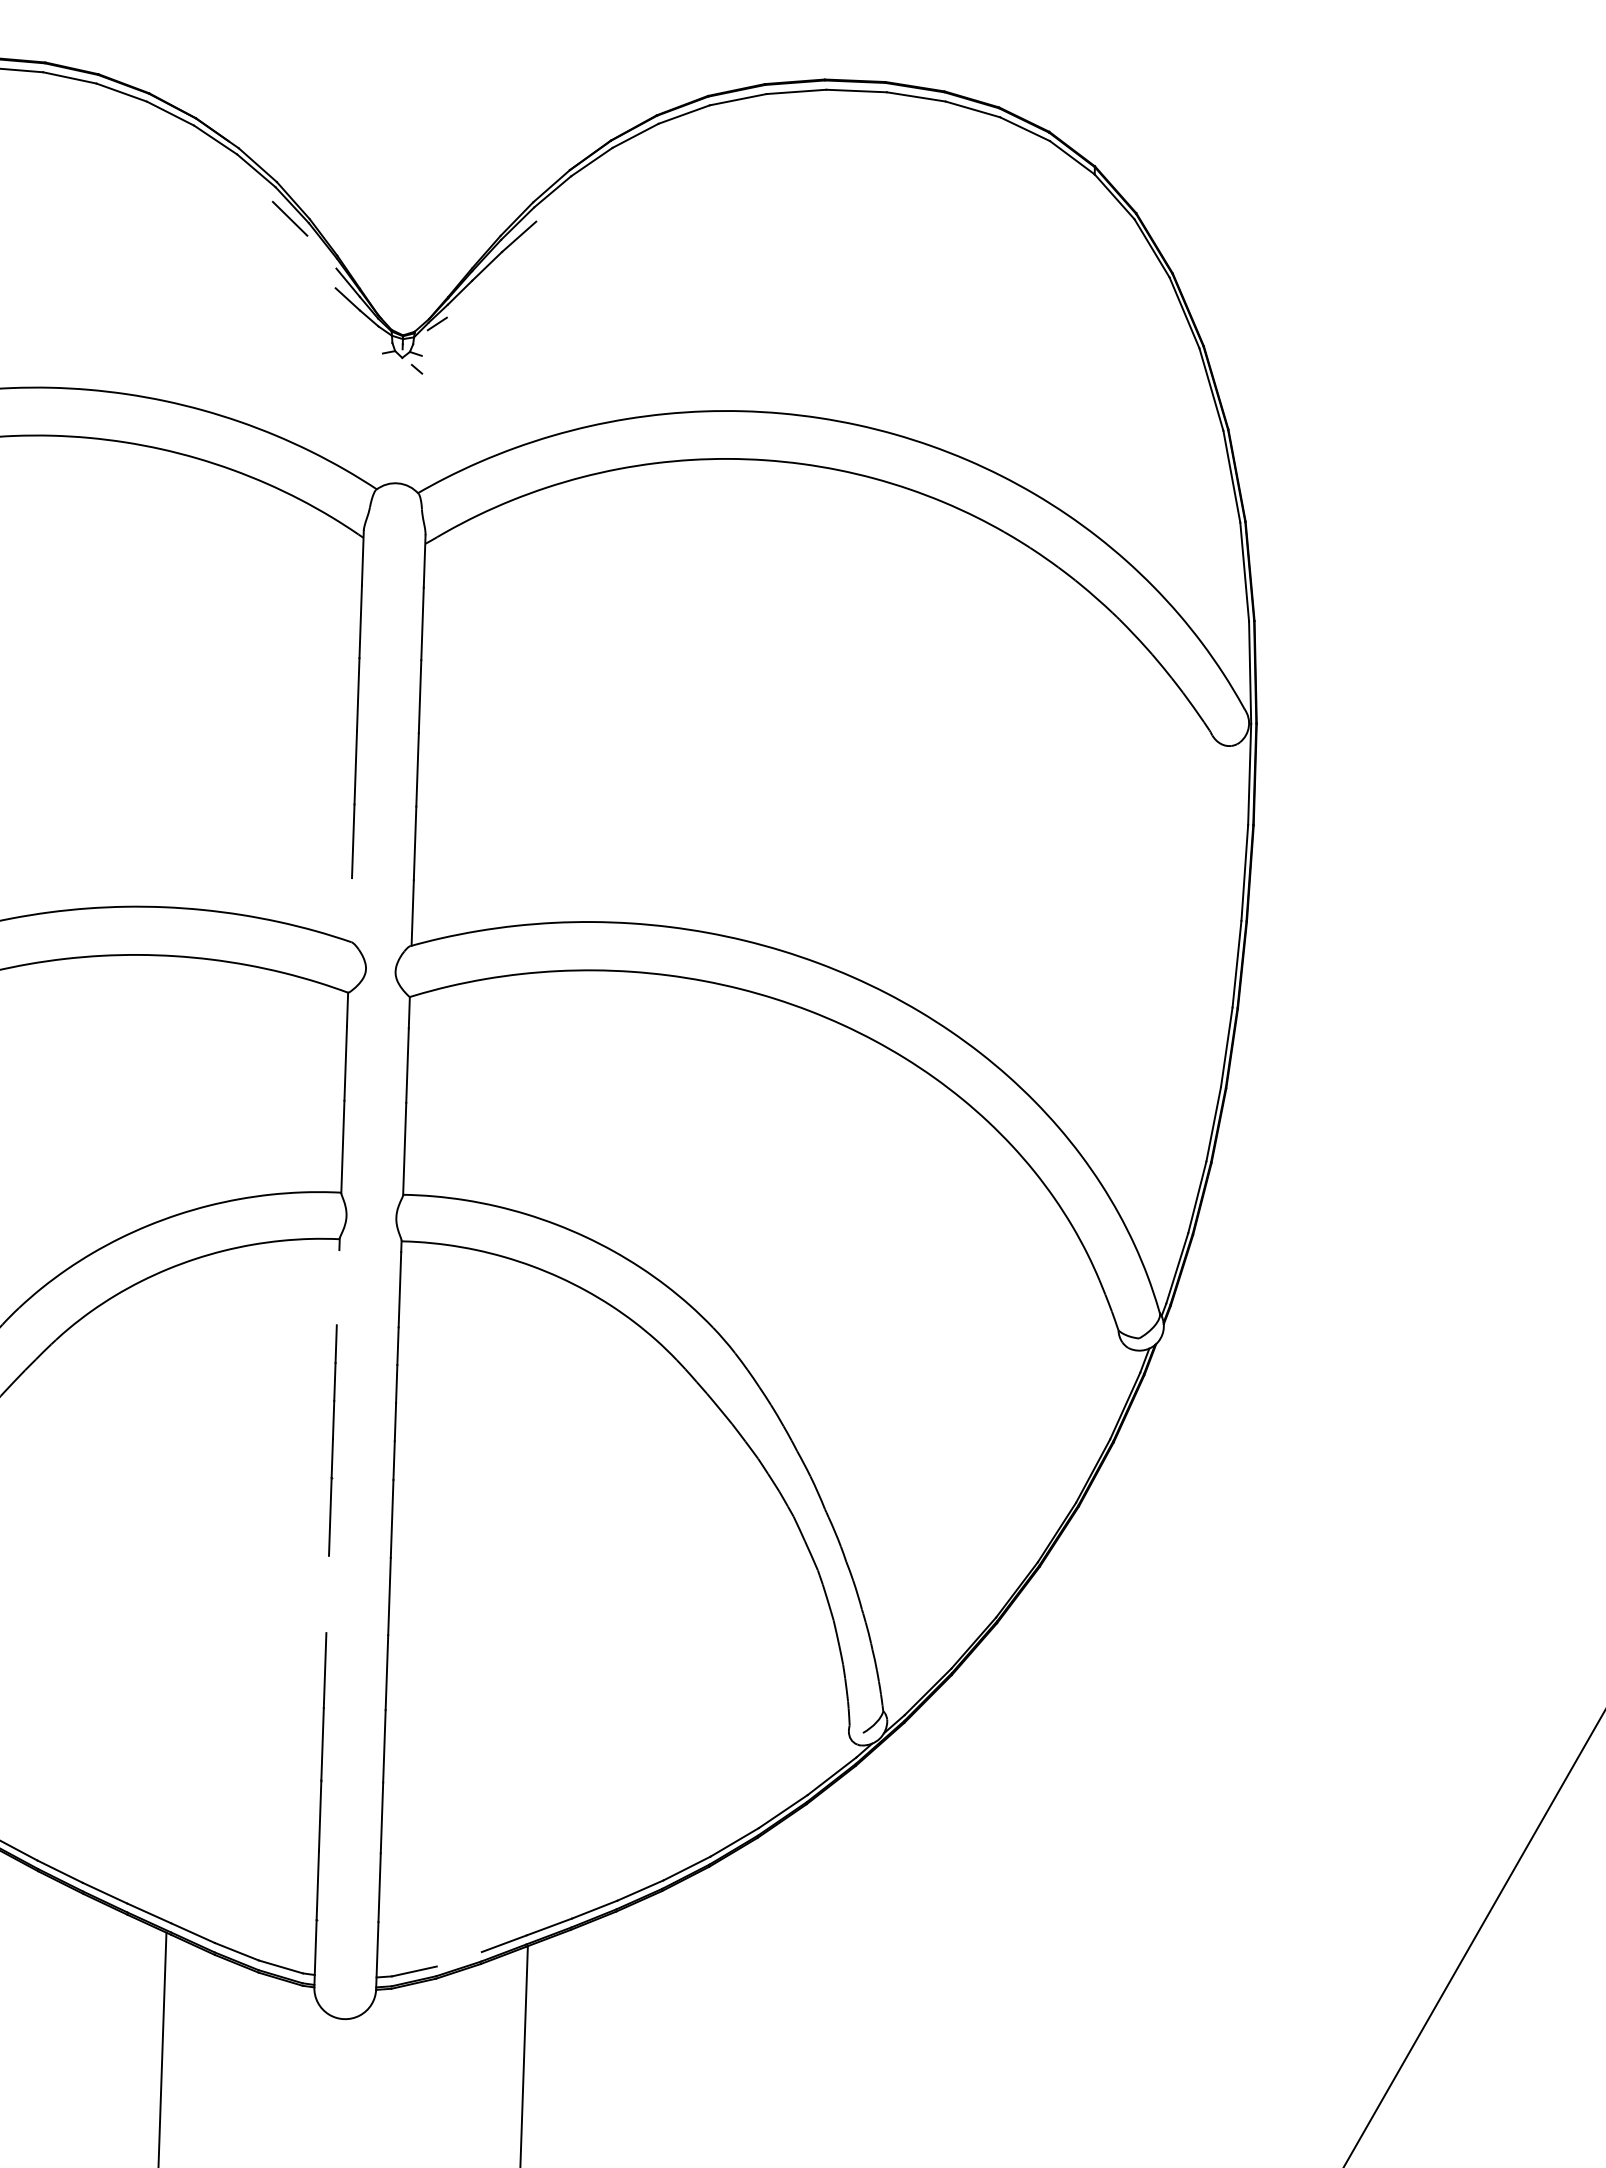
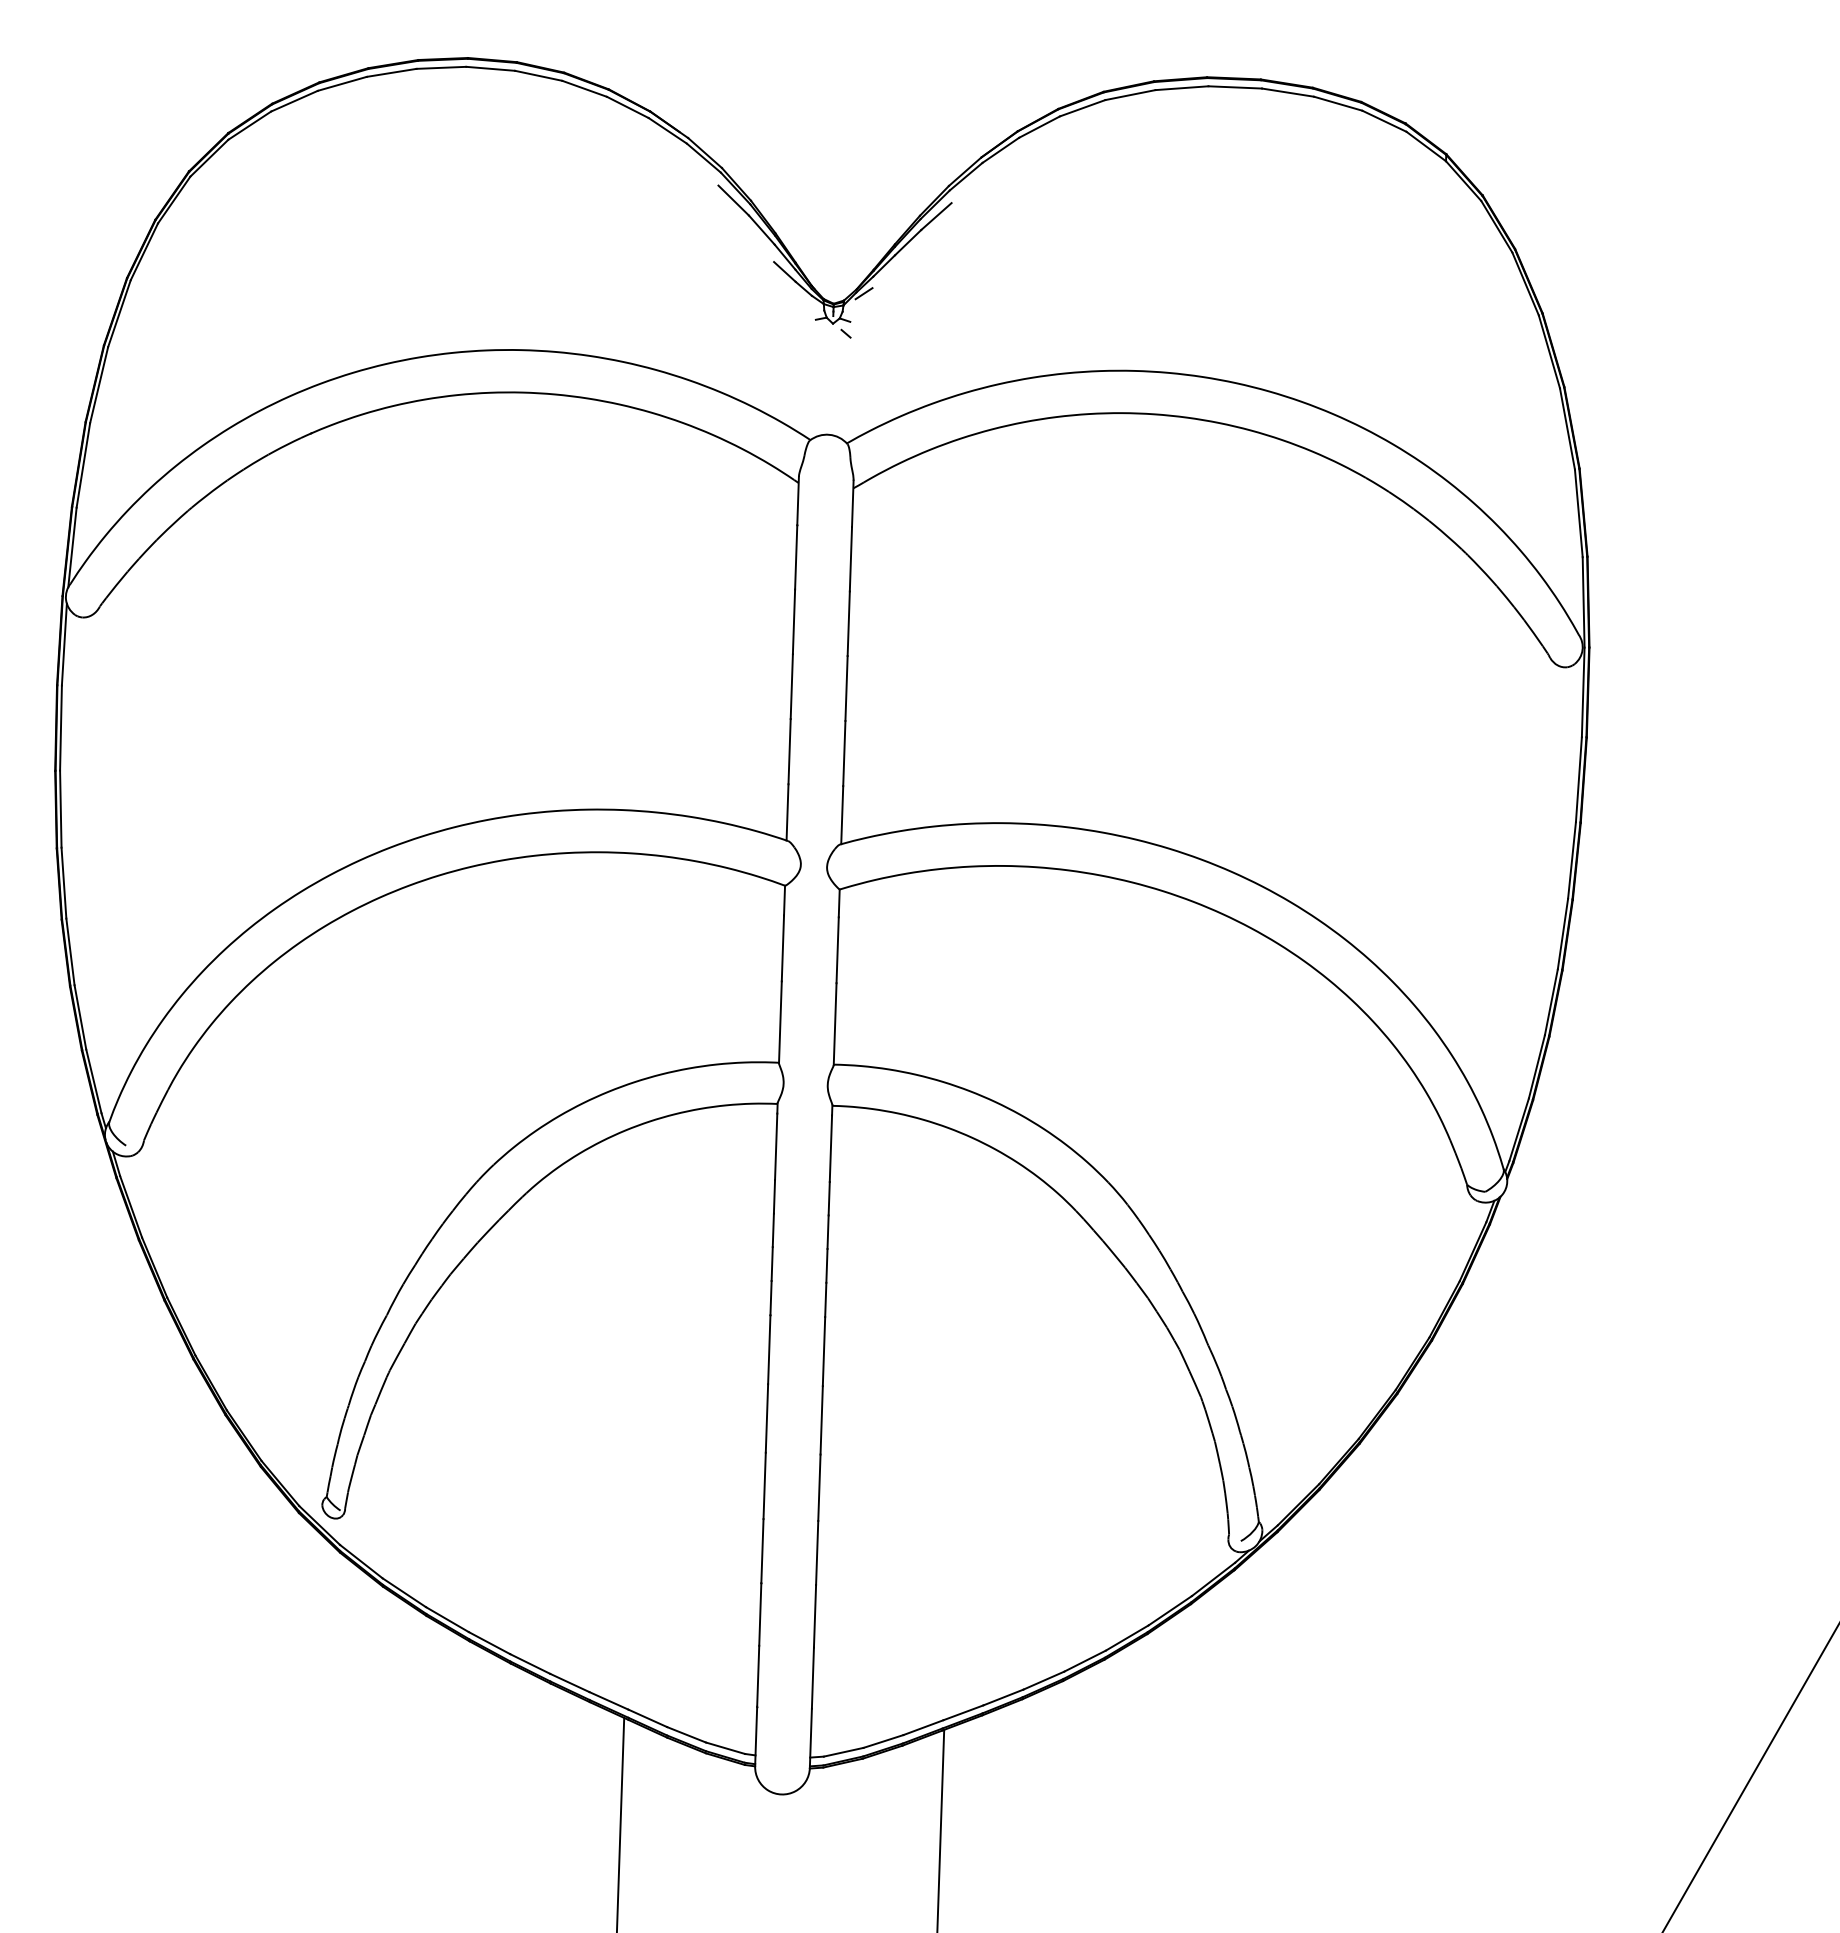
line: (321, 251) -> (761, 229), added
line: (350, 910) -> (787, 812), added
line: (338, 1287) -> (776, 1146), added
line: (327, 1594) -> (766, 1418), added
line: (459, 1959) -> (883, 1741), added

